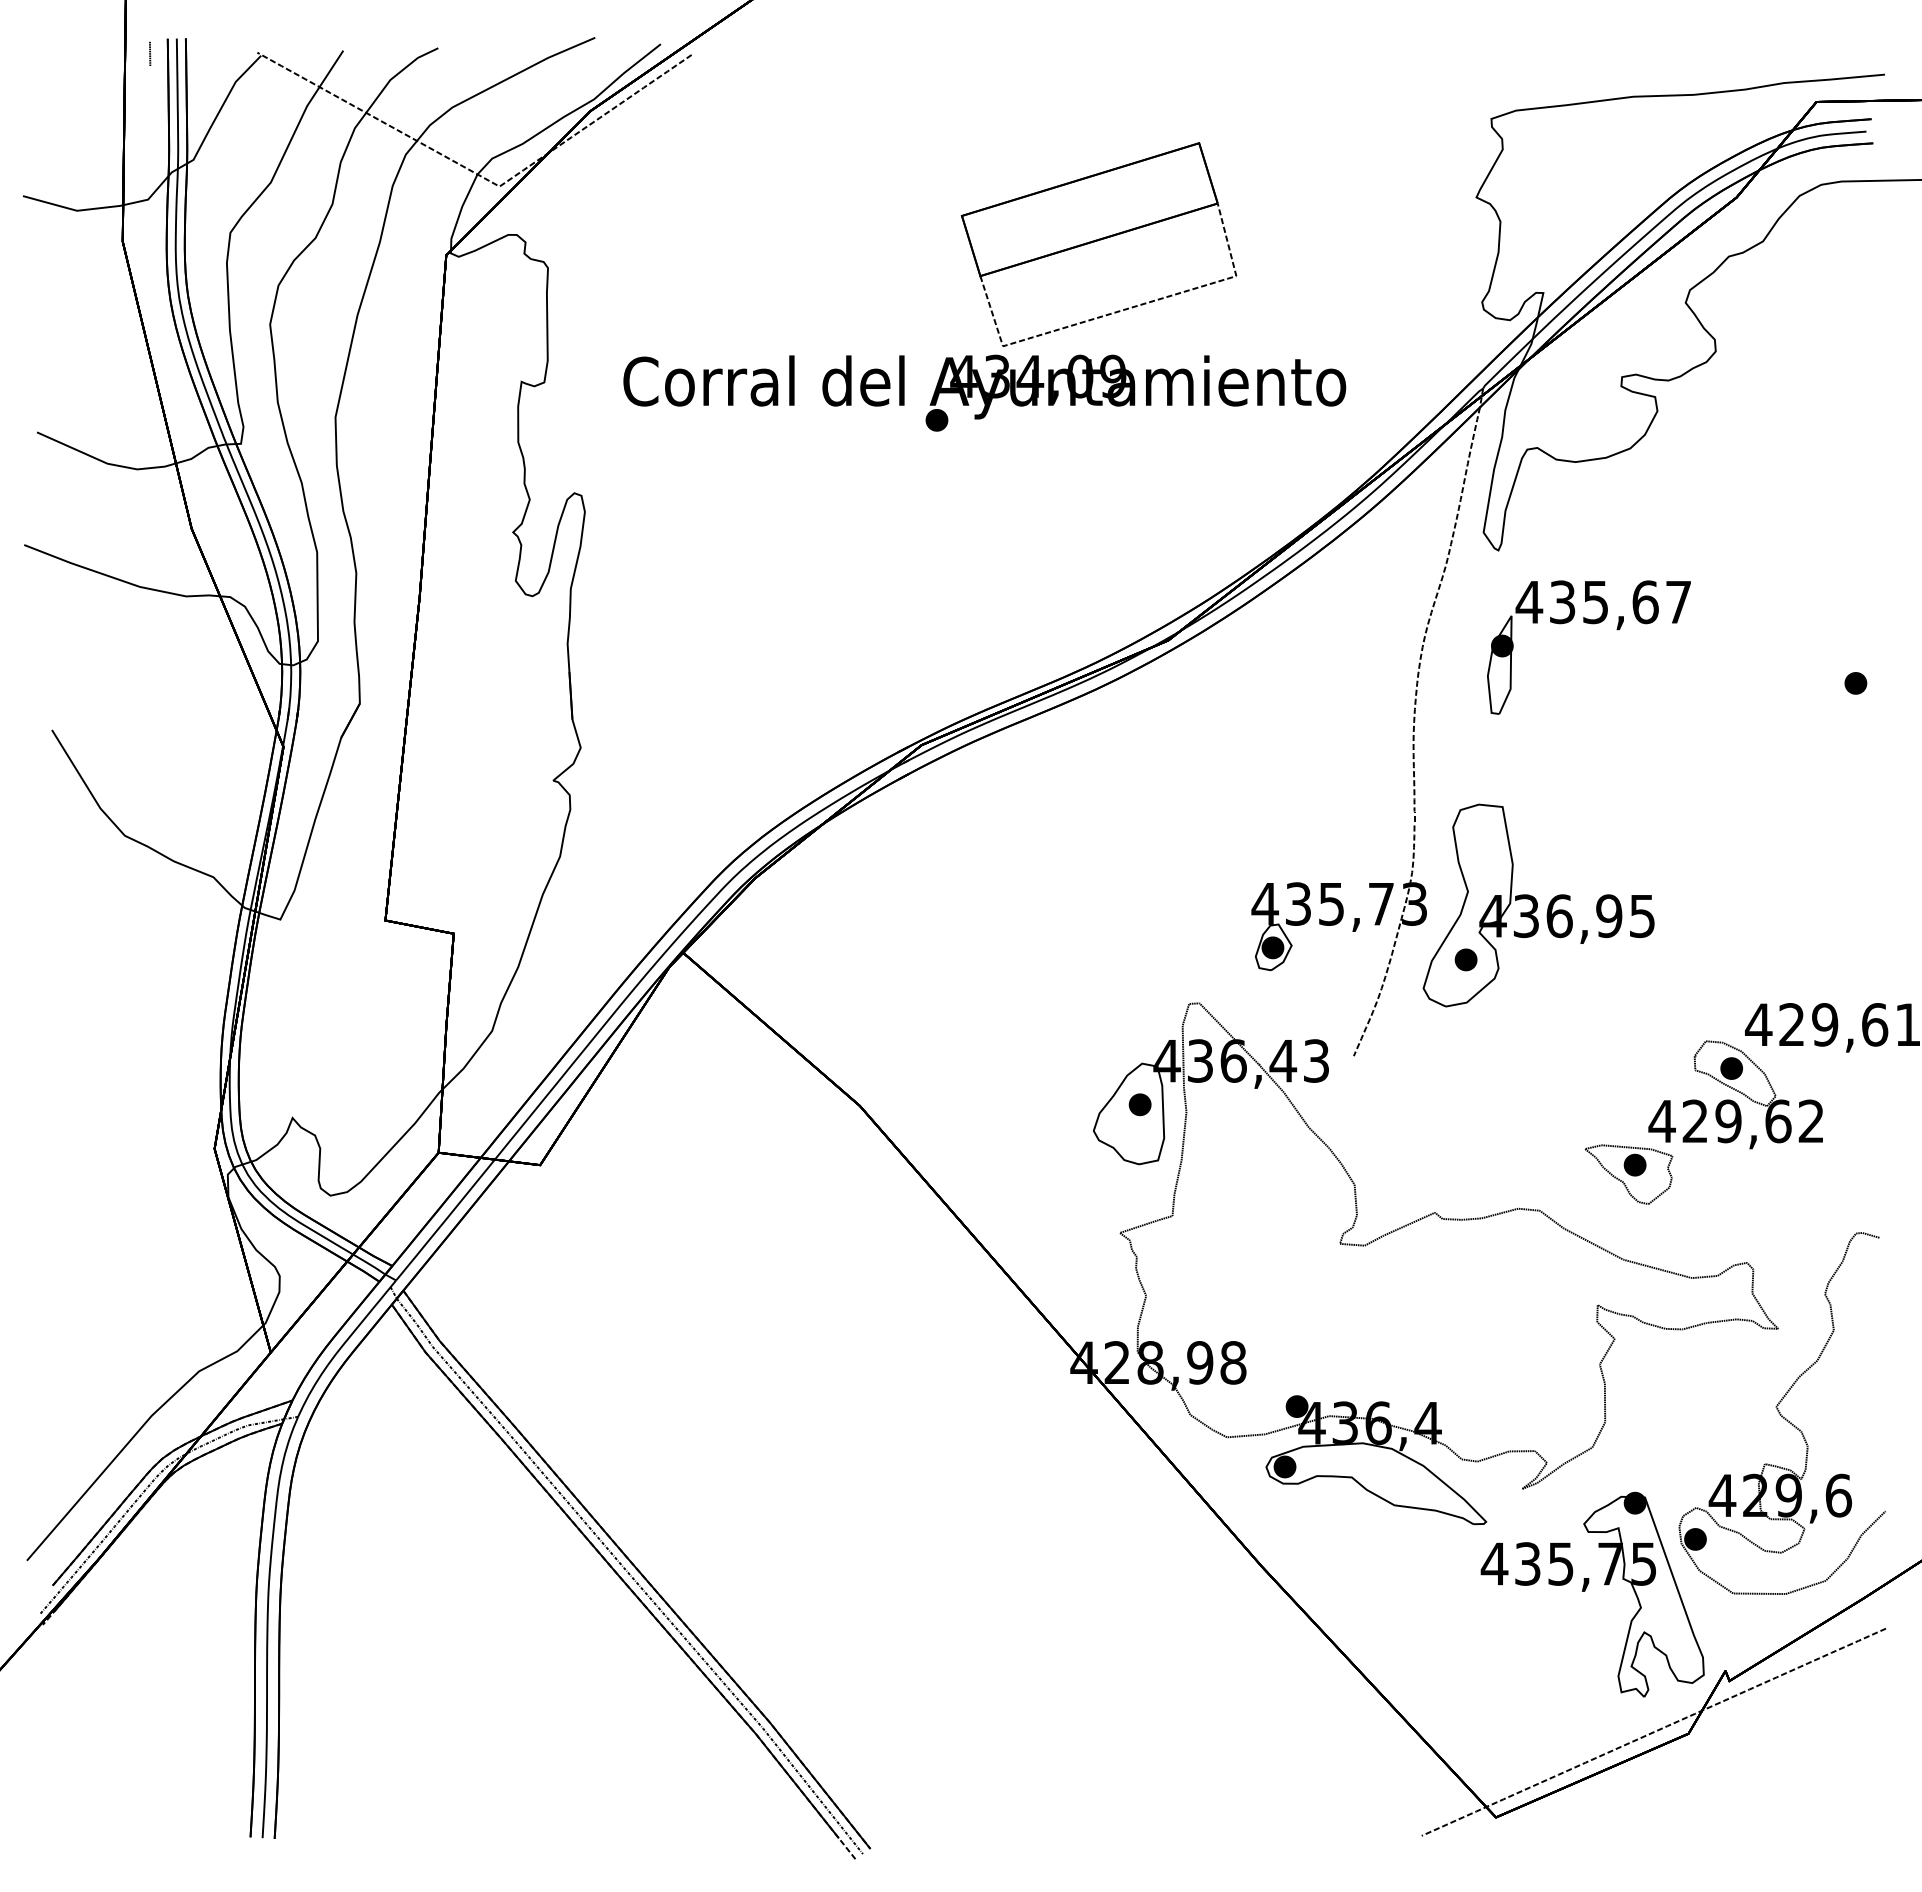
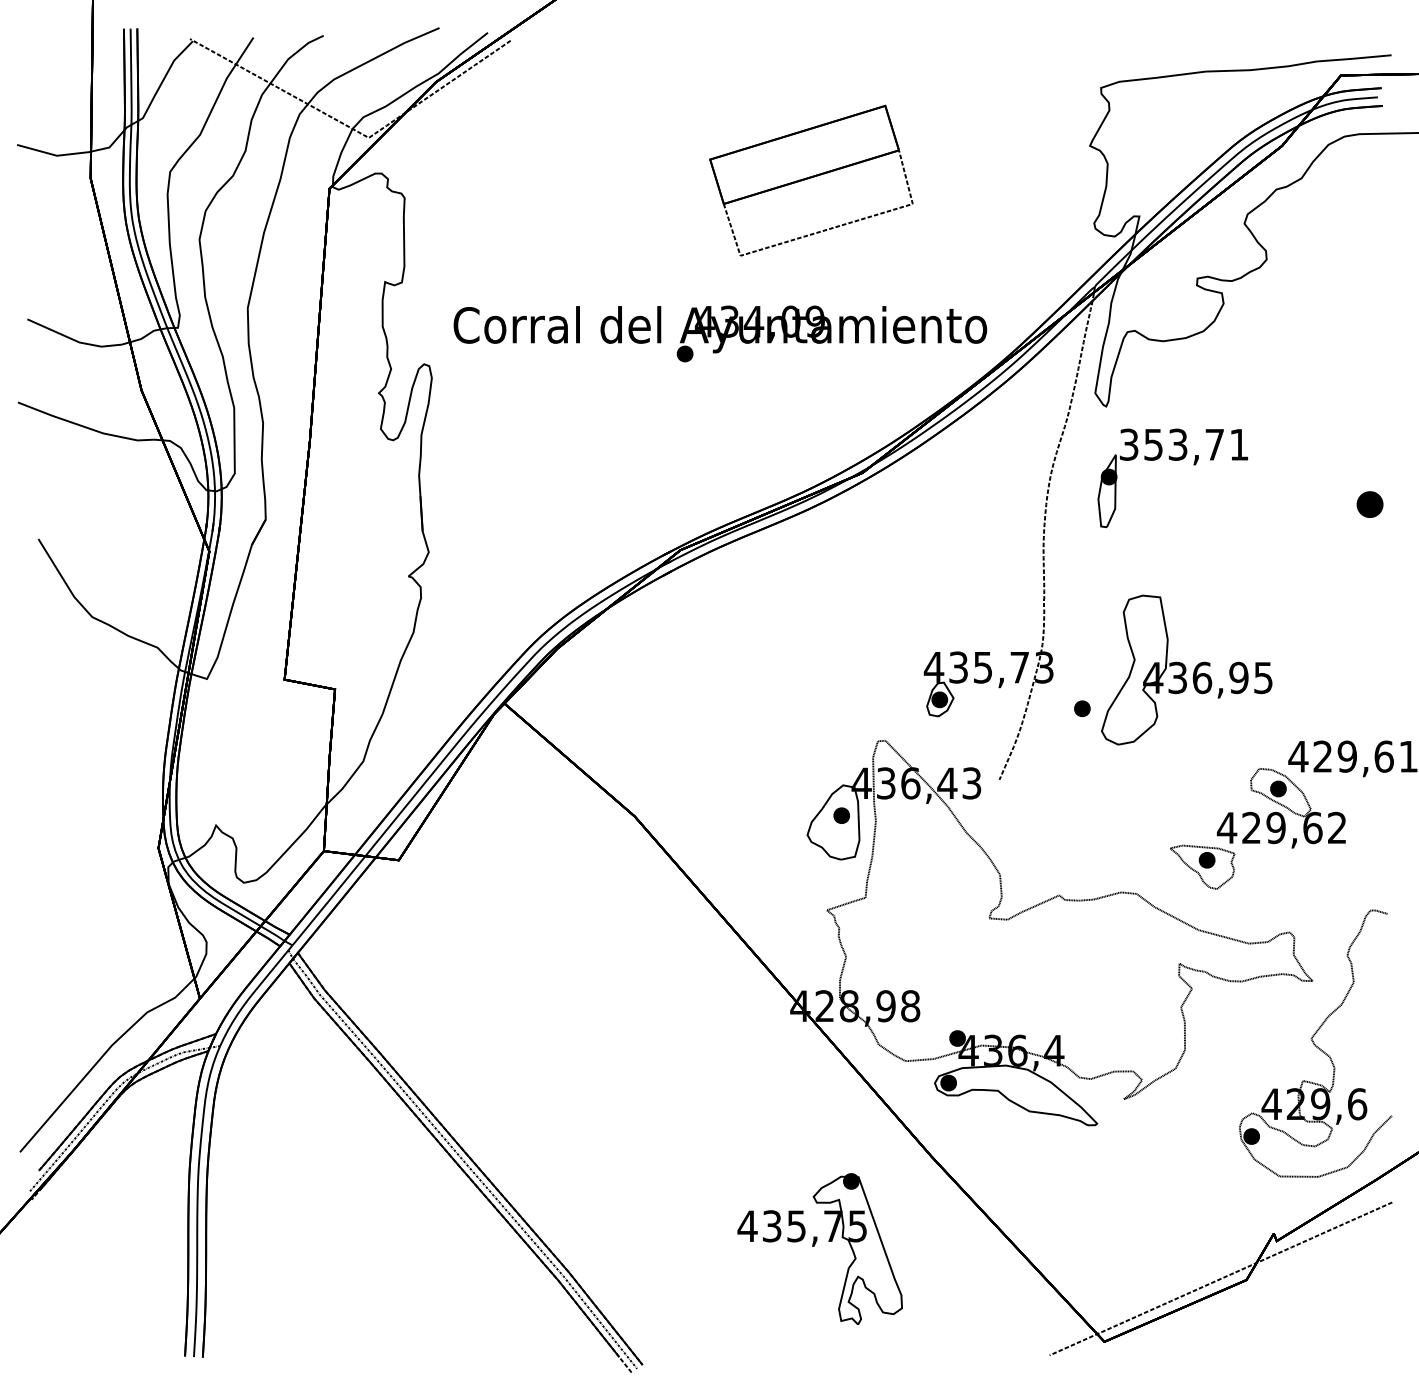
line: (150, 53) -> (111, 39), removed
text: (984, 392) -> (720, 333), moved
text: (1602, 602) -> (1183, 444), 435,67 -> 353,71
part: (1855, 683) -> (1369, 504), size x1.6
part: (1538, 905) -> (1186, 670), moved
part: (1585, 1591) -> (814, 1246), moved

